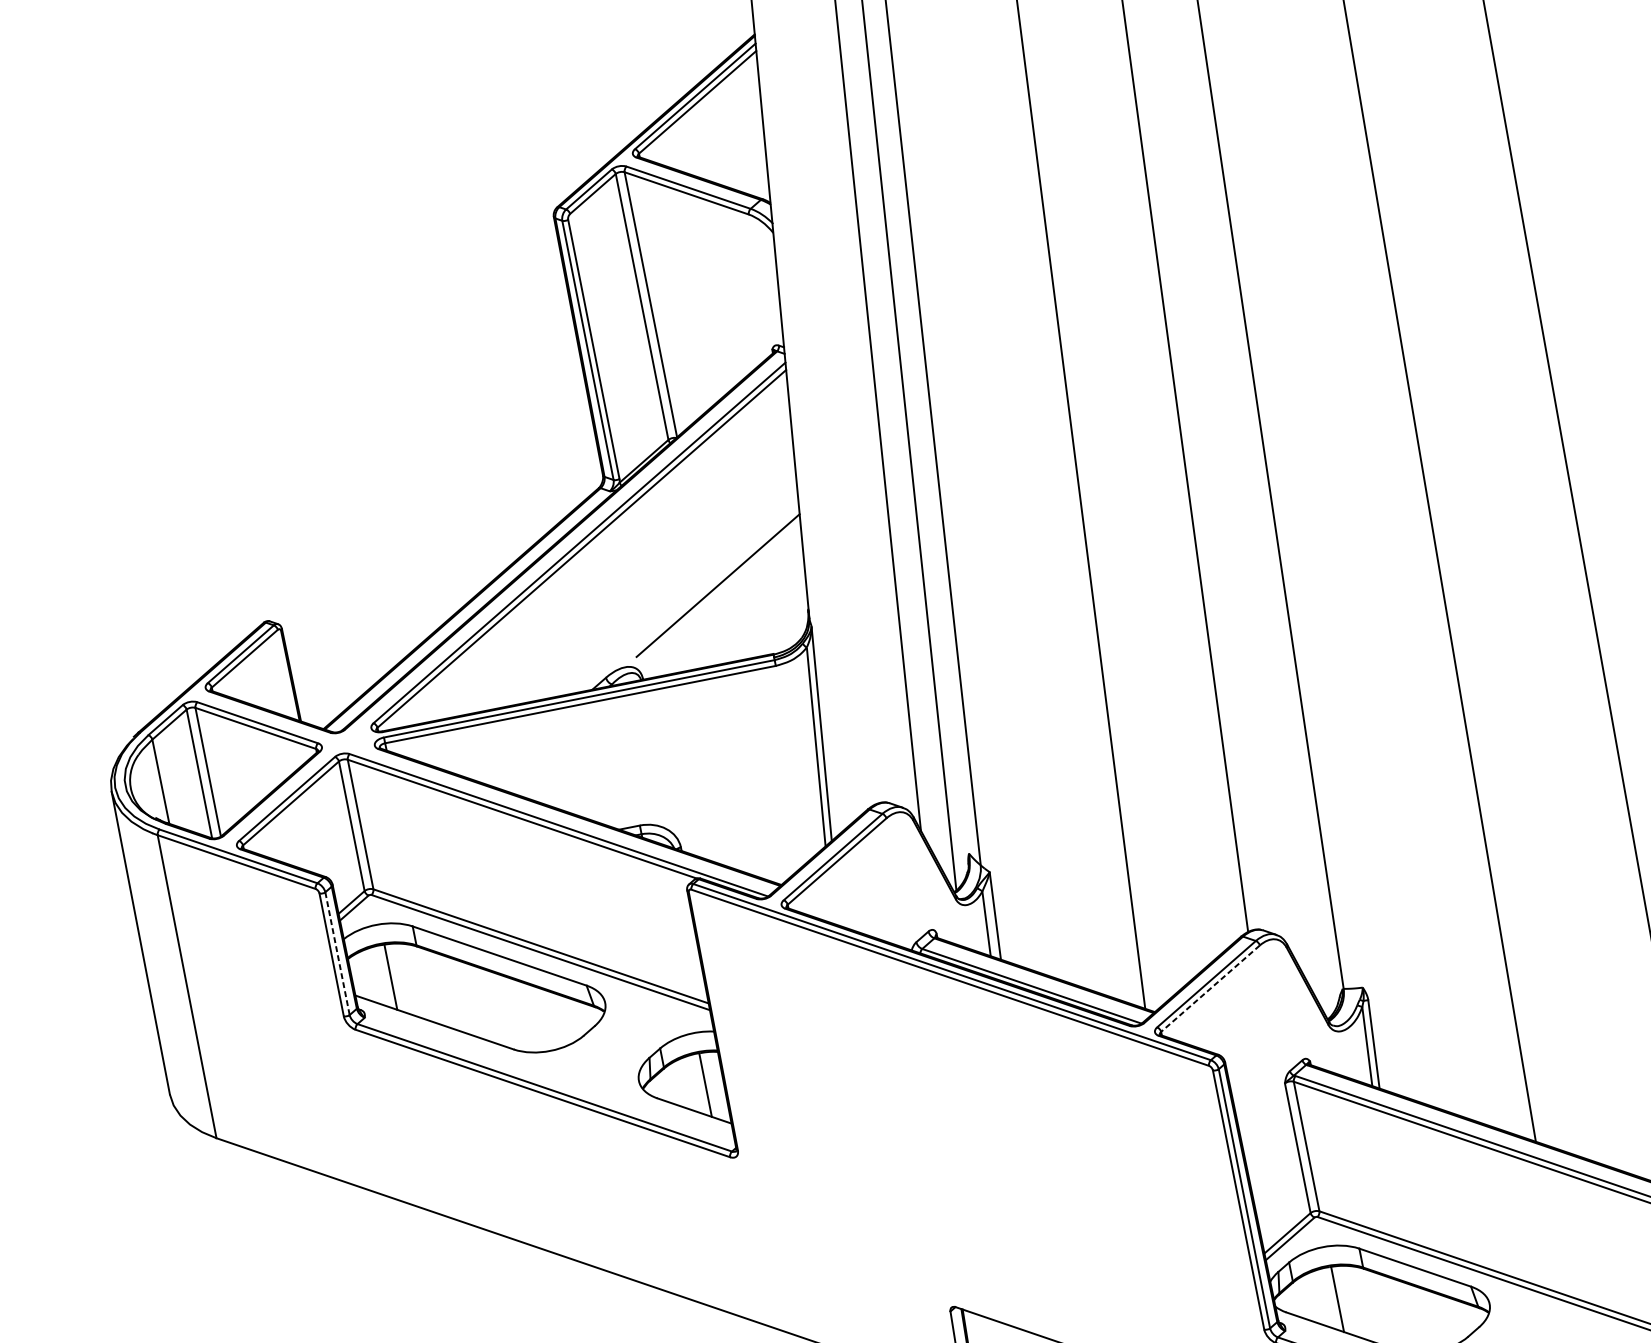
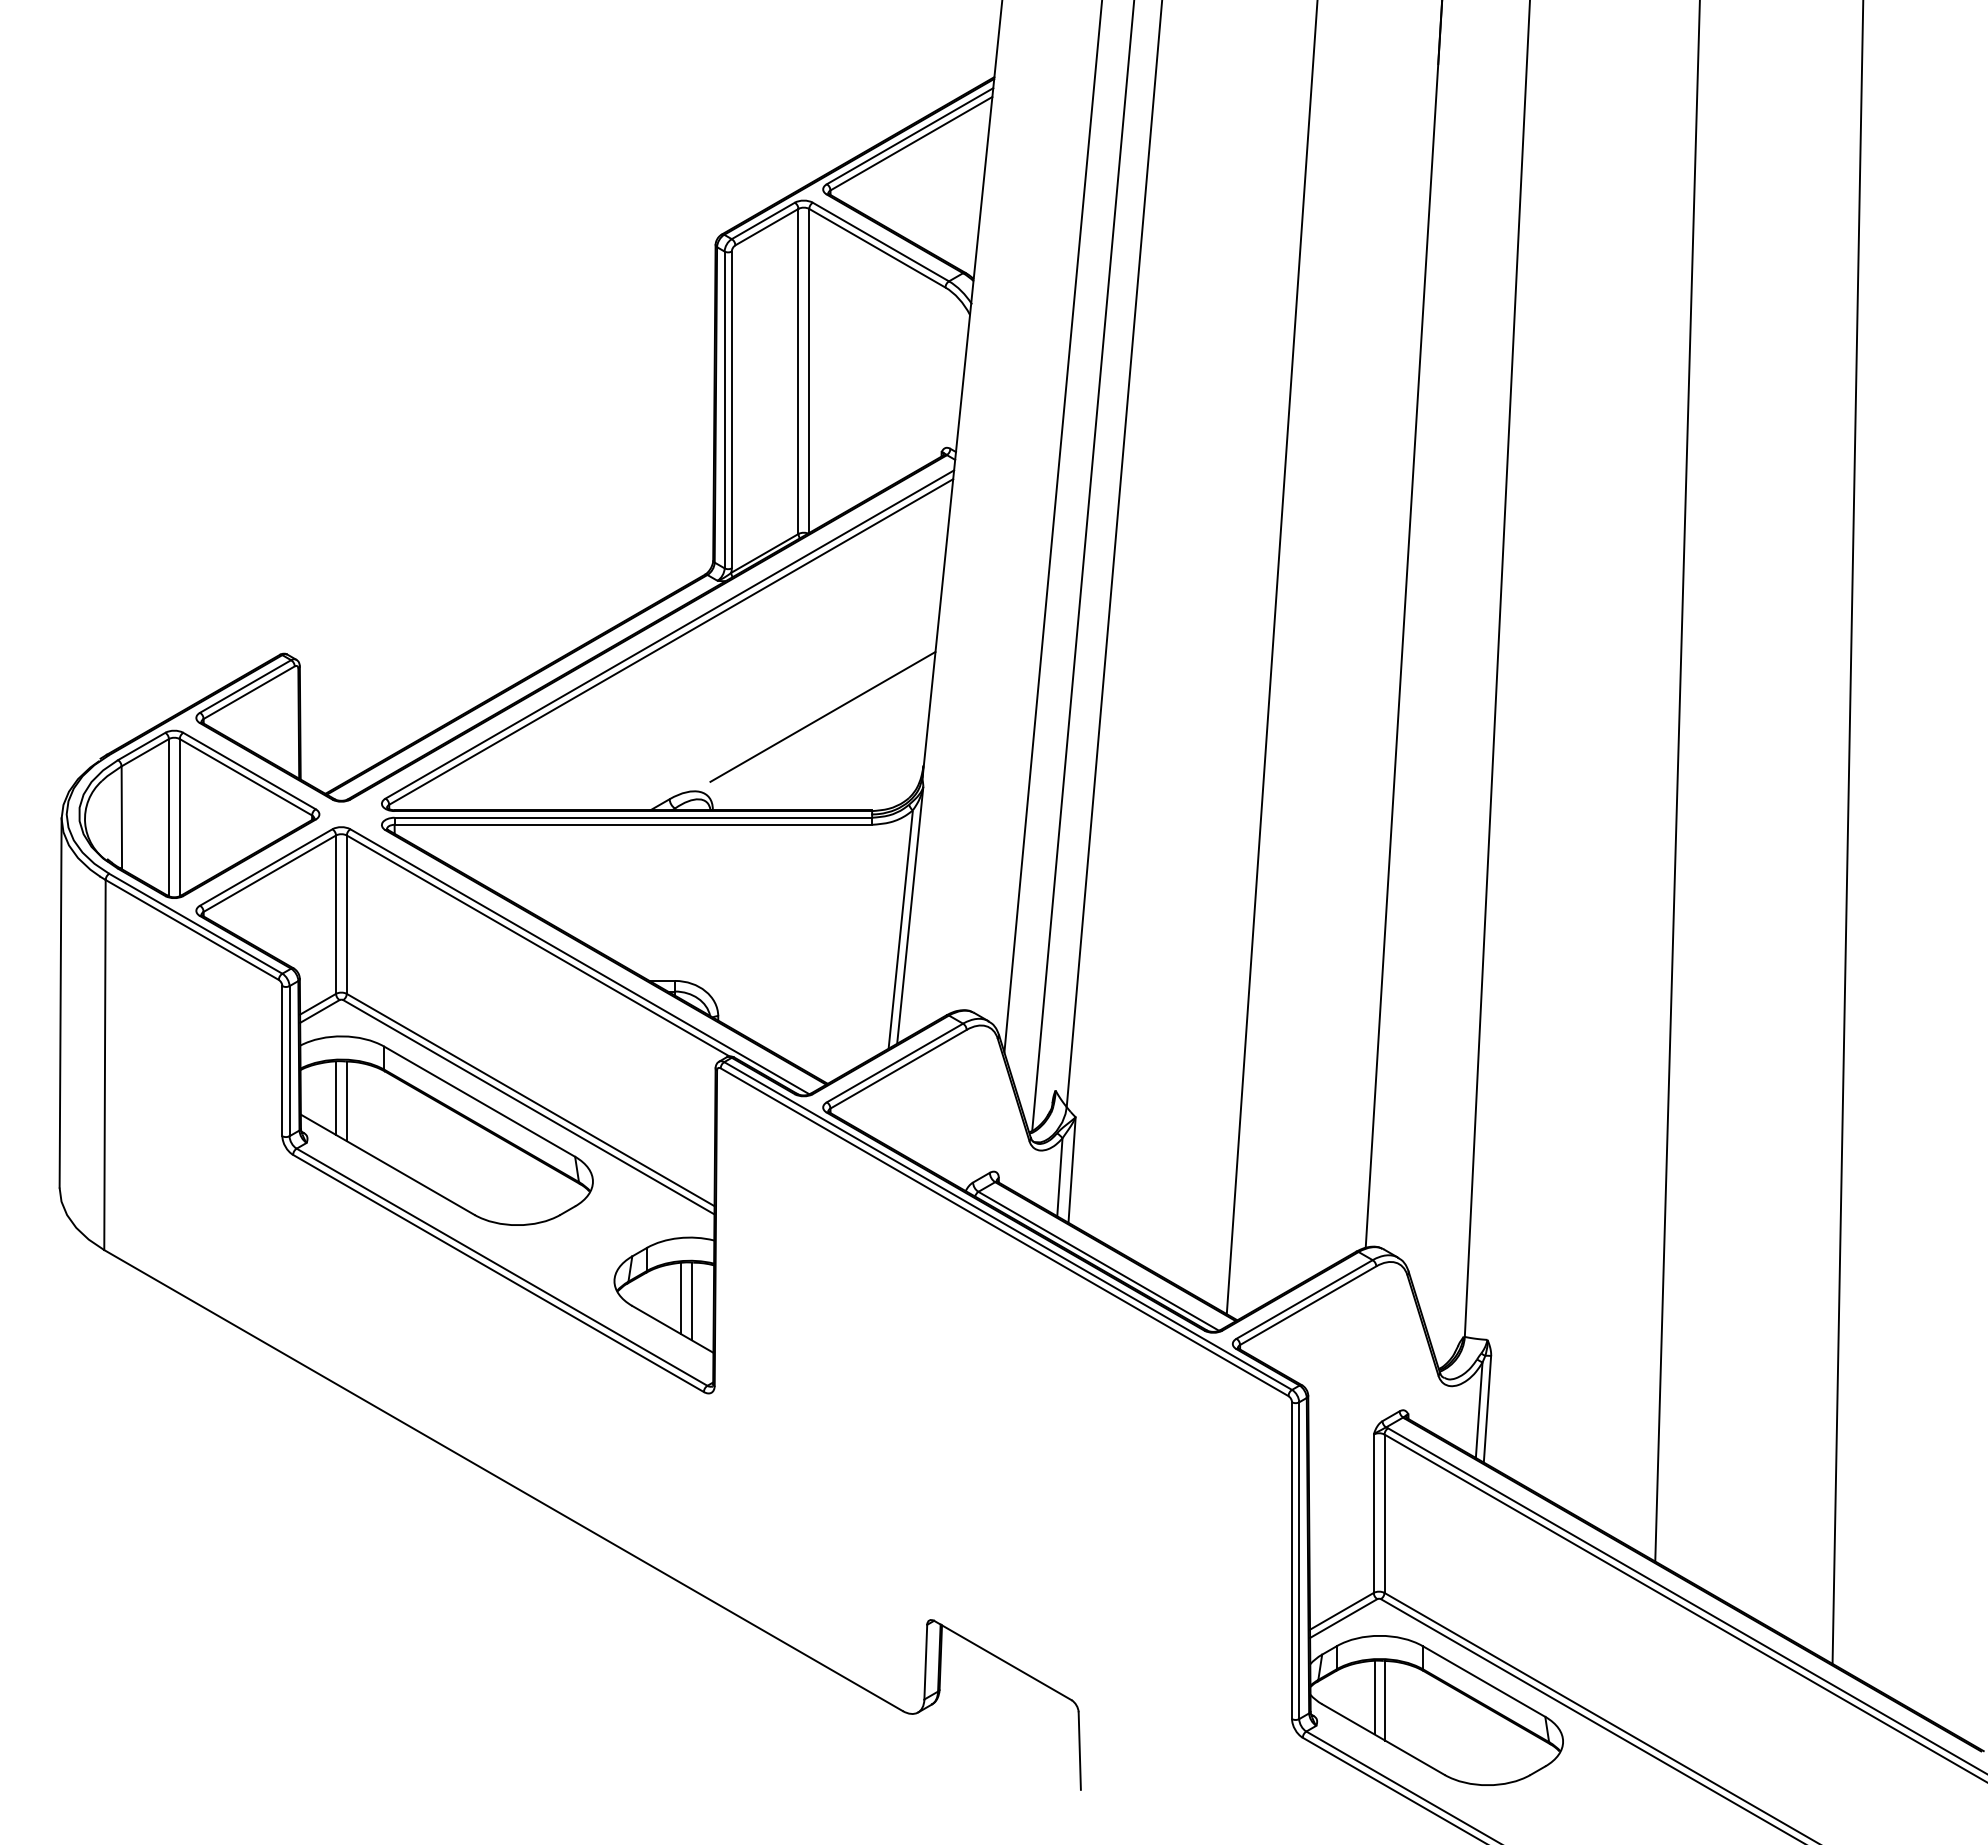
line: (337, 953) -> (289, 1061), dashed -> solid
line: (381, 975) -> (336, 1097), added
line: (1210, 988) -> (1308, 1305), dashed -> solid
line: (696, 1084) -> (681, 1298), added
line: (1328, 1298) -> (1374, 1697), added

